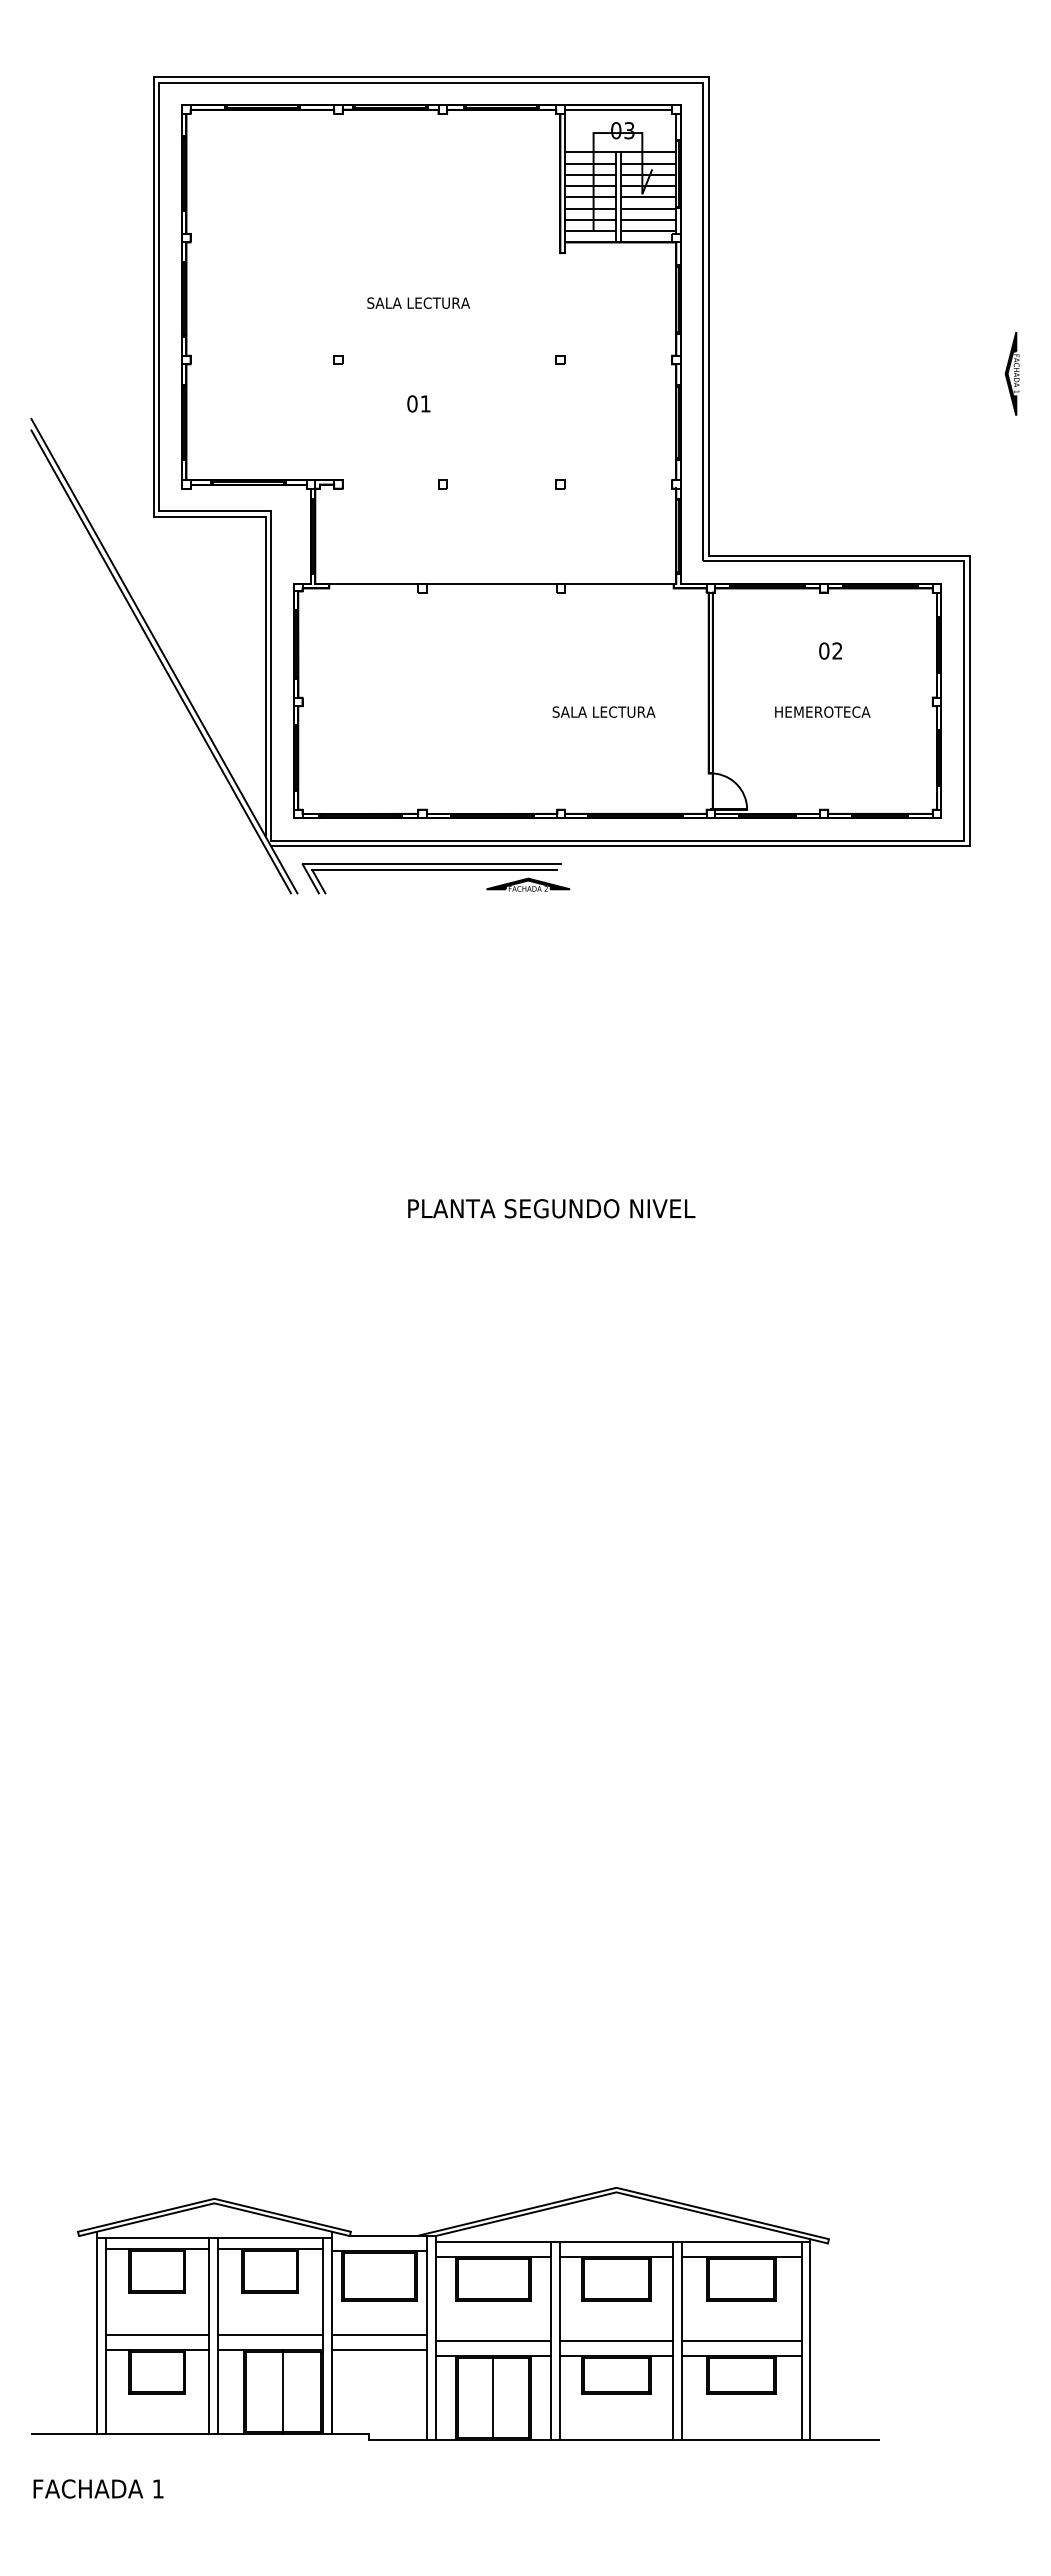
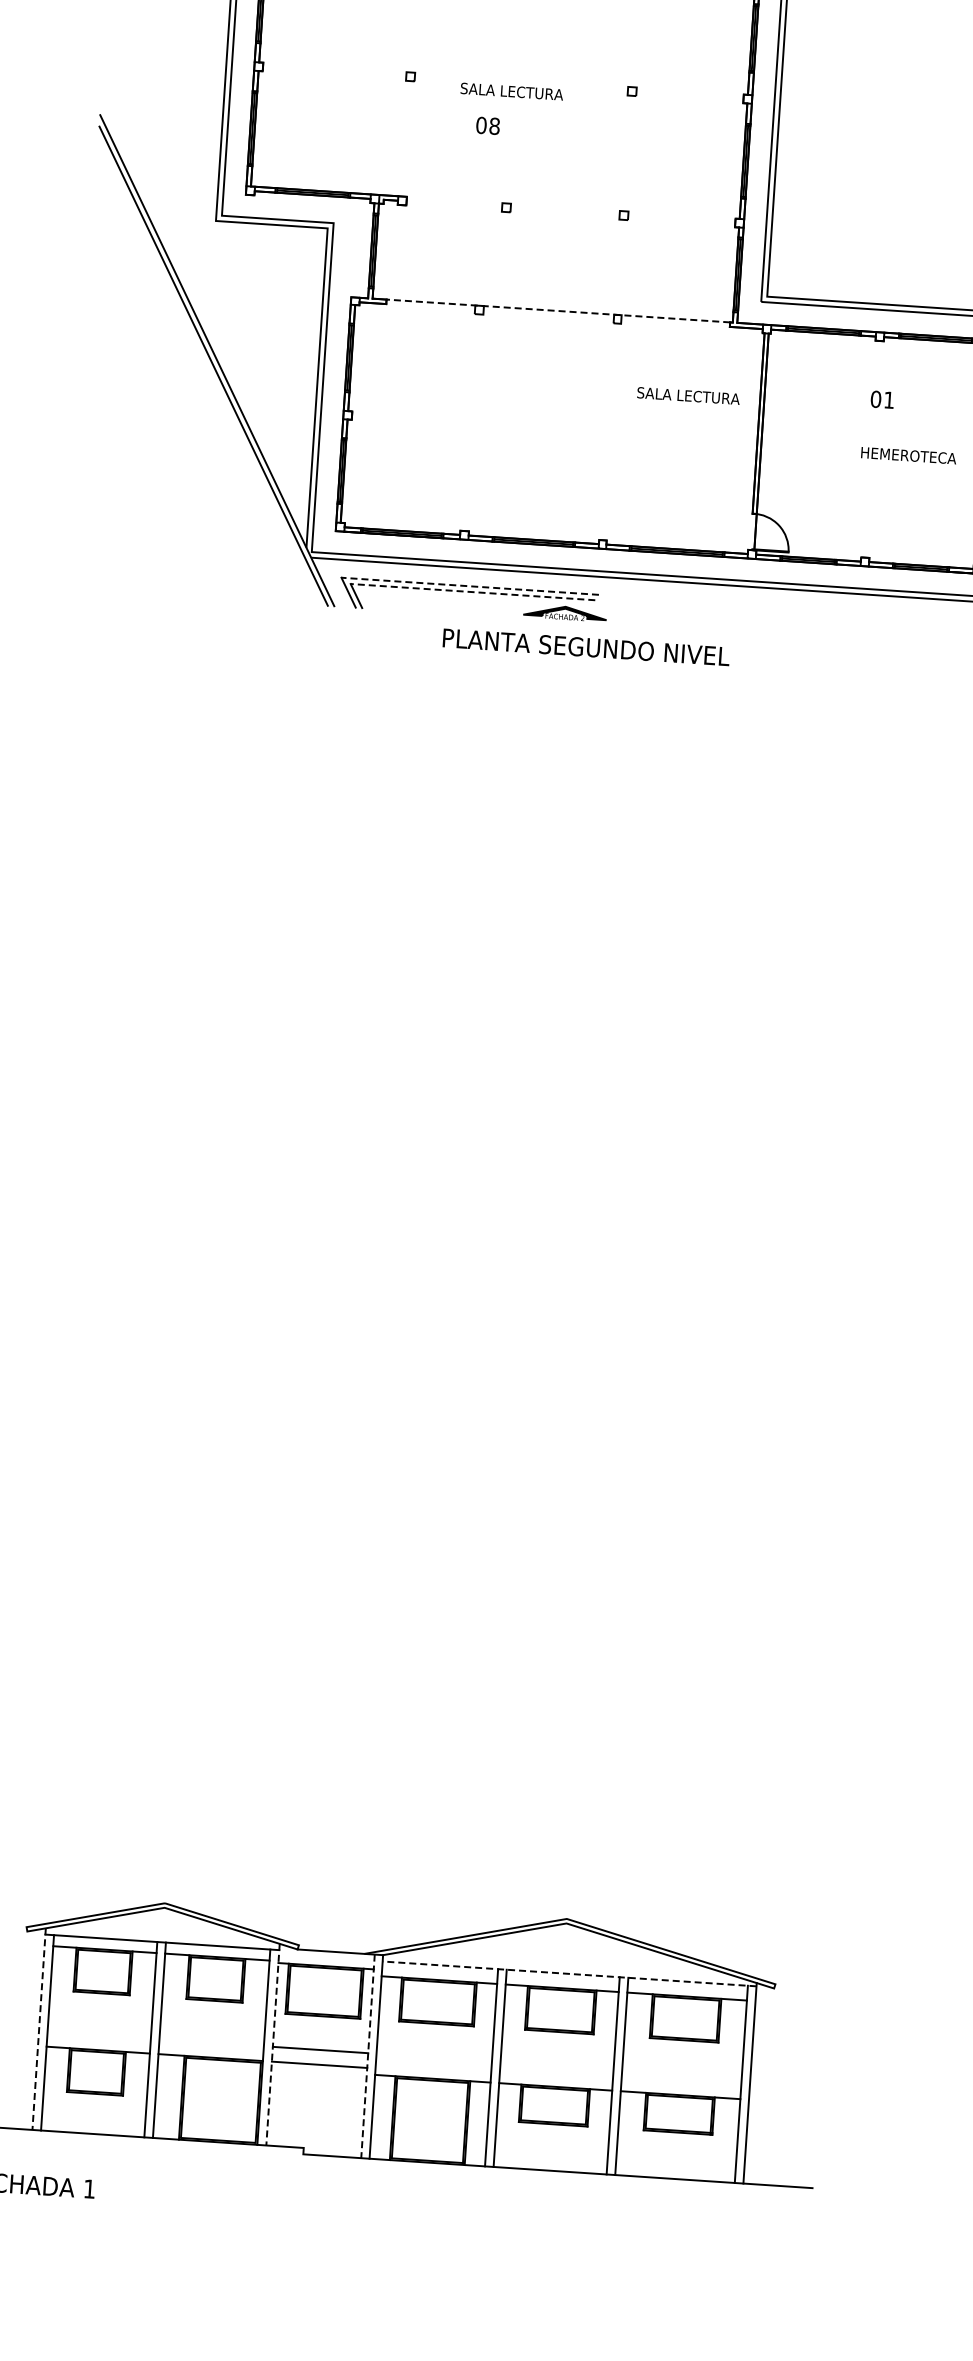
text: (418, 302) -> (511, 90), moved
text: (425, 403) -> (494, 125), 01 -> 08
line: (500, 583) -> (557, 310), solid -> dashed
text: (837, 650) -> (889, 399), 02 -> 01
text: (603, 711) -> (688, 395), moved
text: (822, 711) -> (908, 455), moved
line: (431, 864) -> (469, 586), solid -> dashed
line: (434, 870) -> (472, 592), solid -> dashed
text: (551, 1208) -> (586, 647), moved
line: (622, 2242) -> (569, 1973), solid -> dashed
line: (97, 2333) -> (39, 2029), solid -> dashed
line: (331, 2333) -> (272, 2045), solid -> dashed
line: (157, 2334) -> (99, 2034), removed
line: (270, 2334) -> (211, 2042), removed
line: (427, 2338) -> (368, 2056), solid -> dashed
line: (493, 2341) -> (433, 2064), removed
line: (616, 2341) -> (556, 2072), removed
line: (741, 2341) -> (681, 2080), removed
line: (283, 2391) -> (221, 2100), removed
line: (493, 2398) -> (430, 2121), removed

